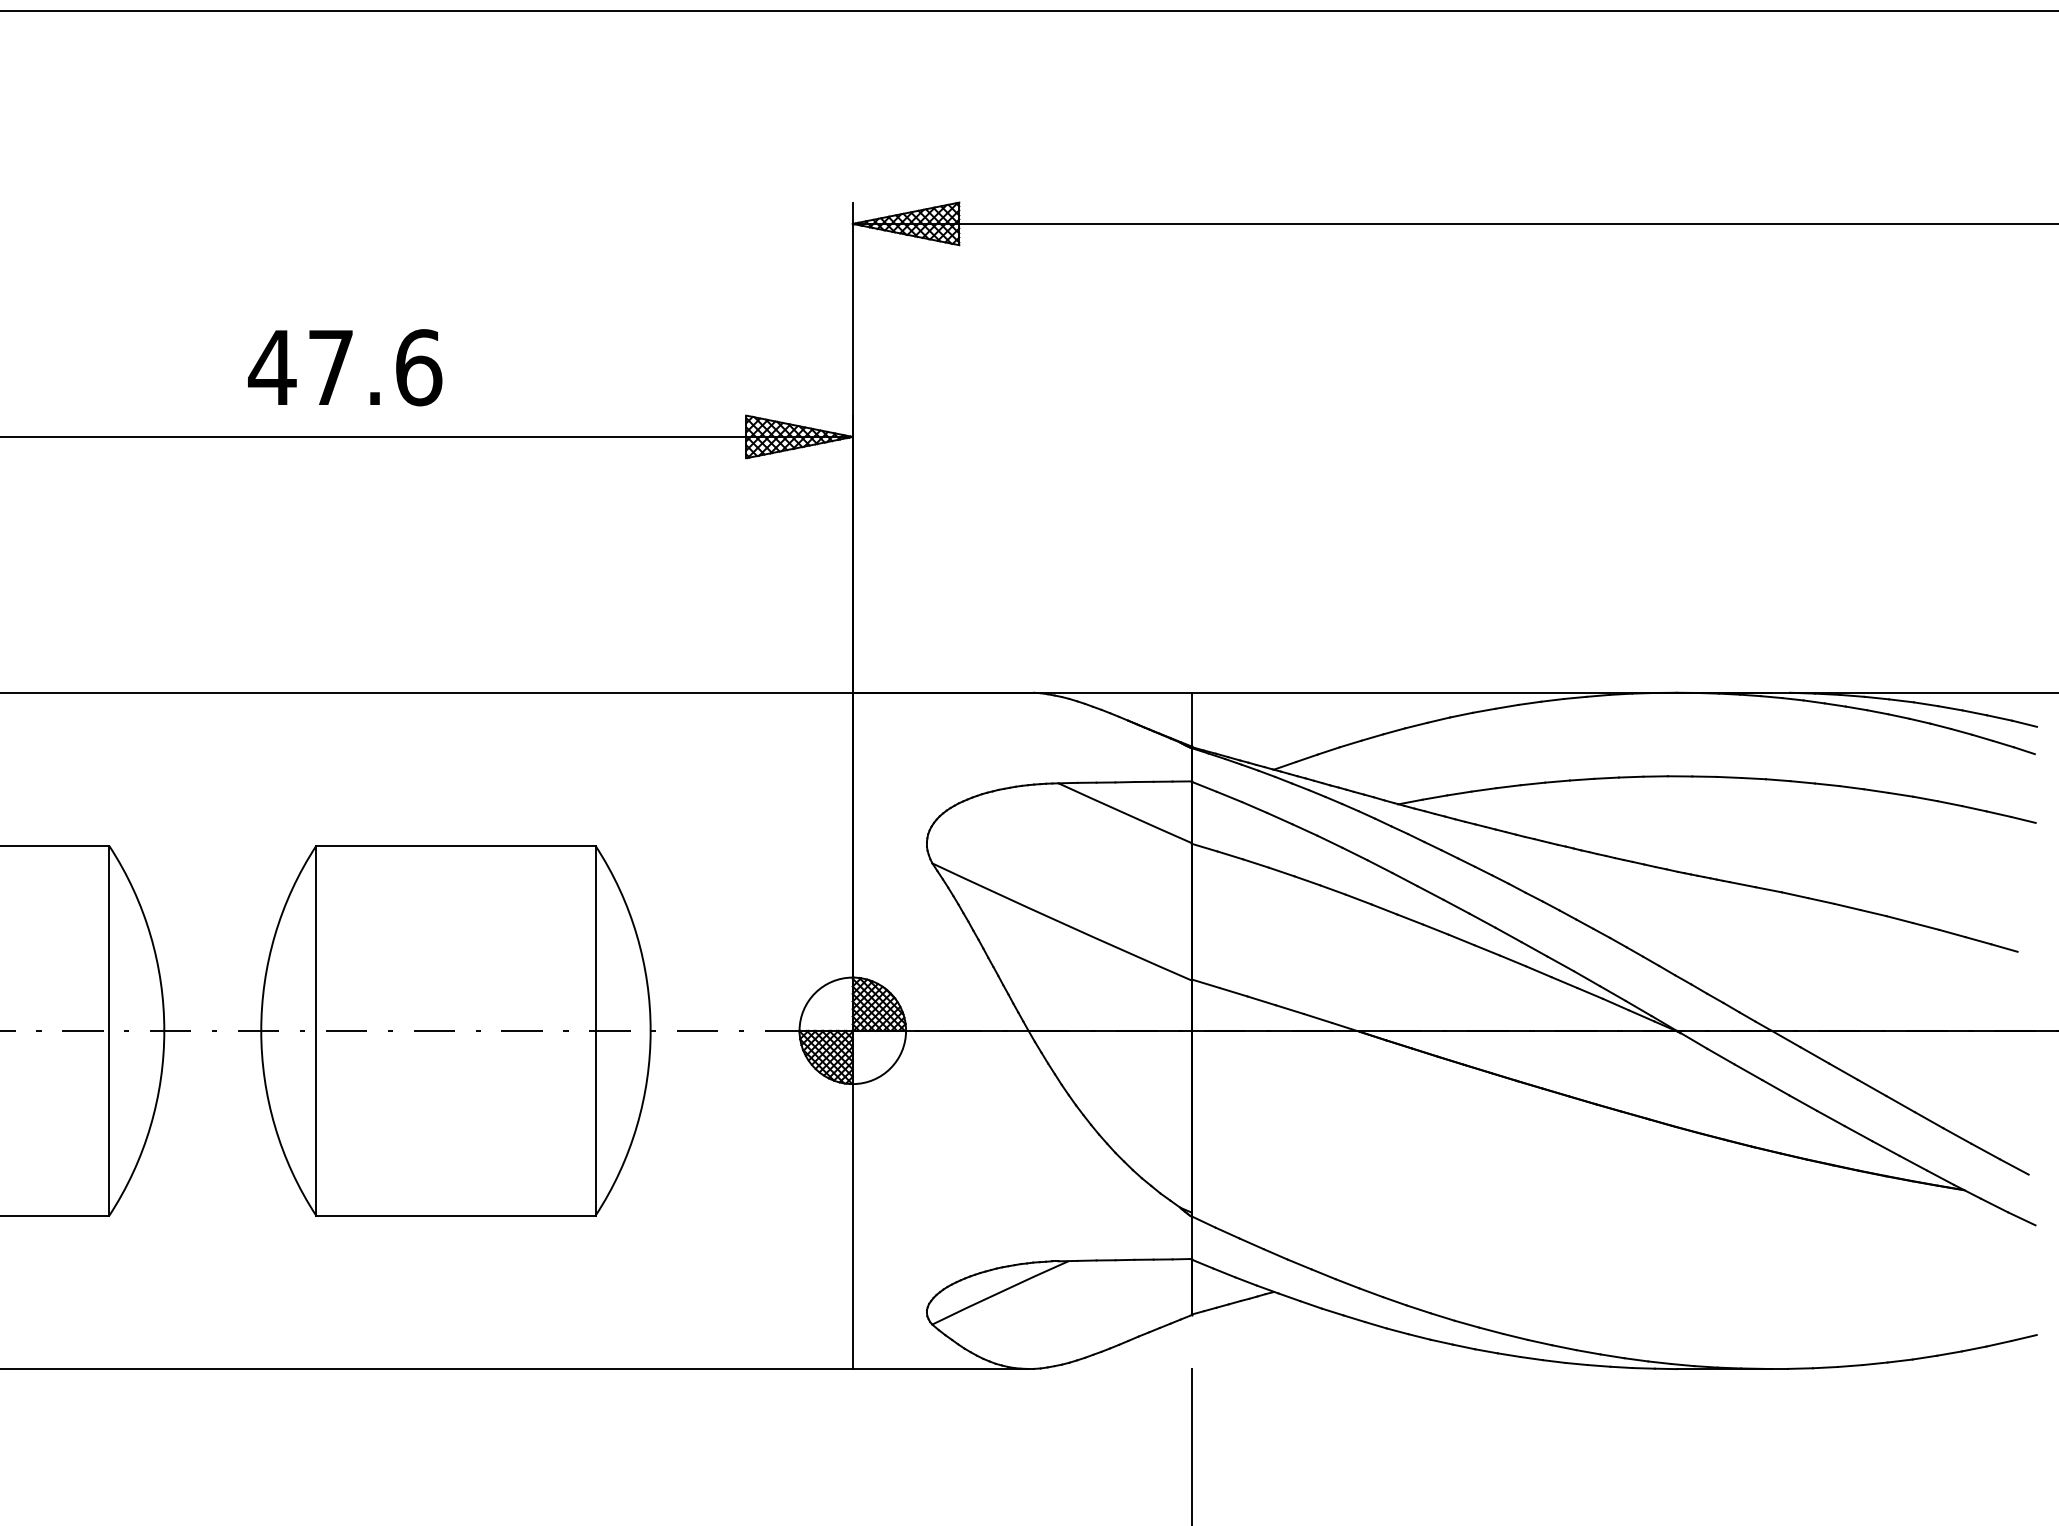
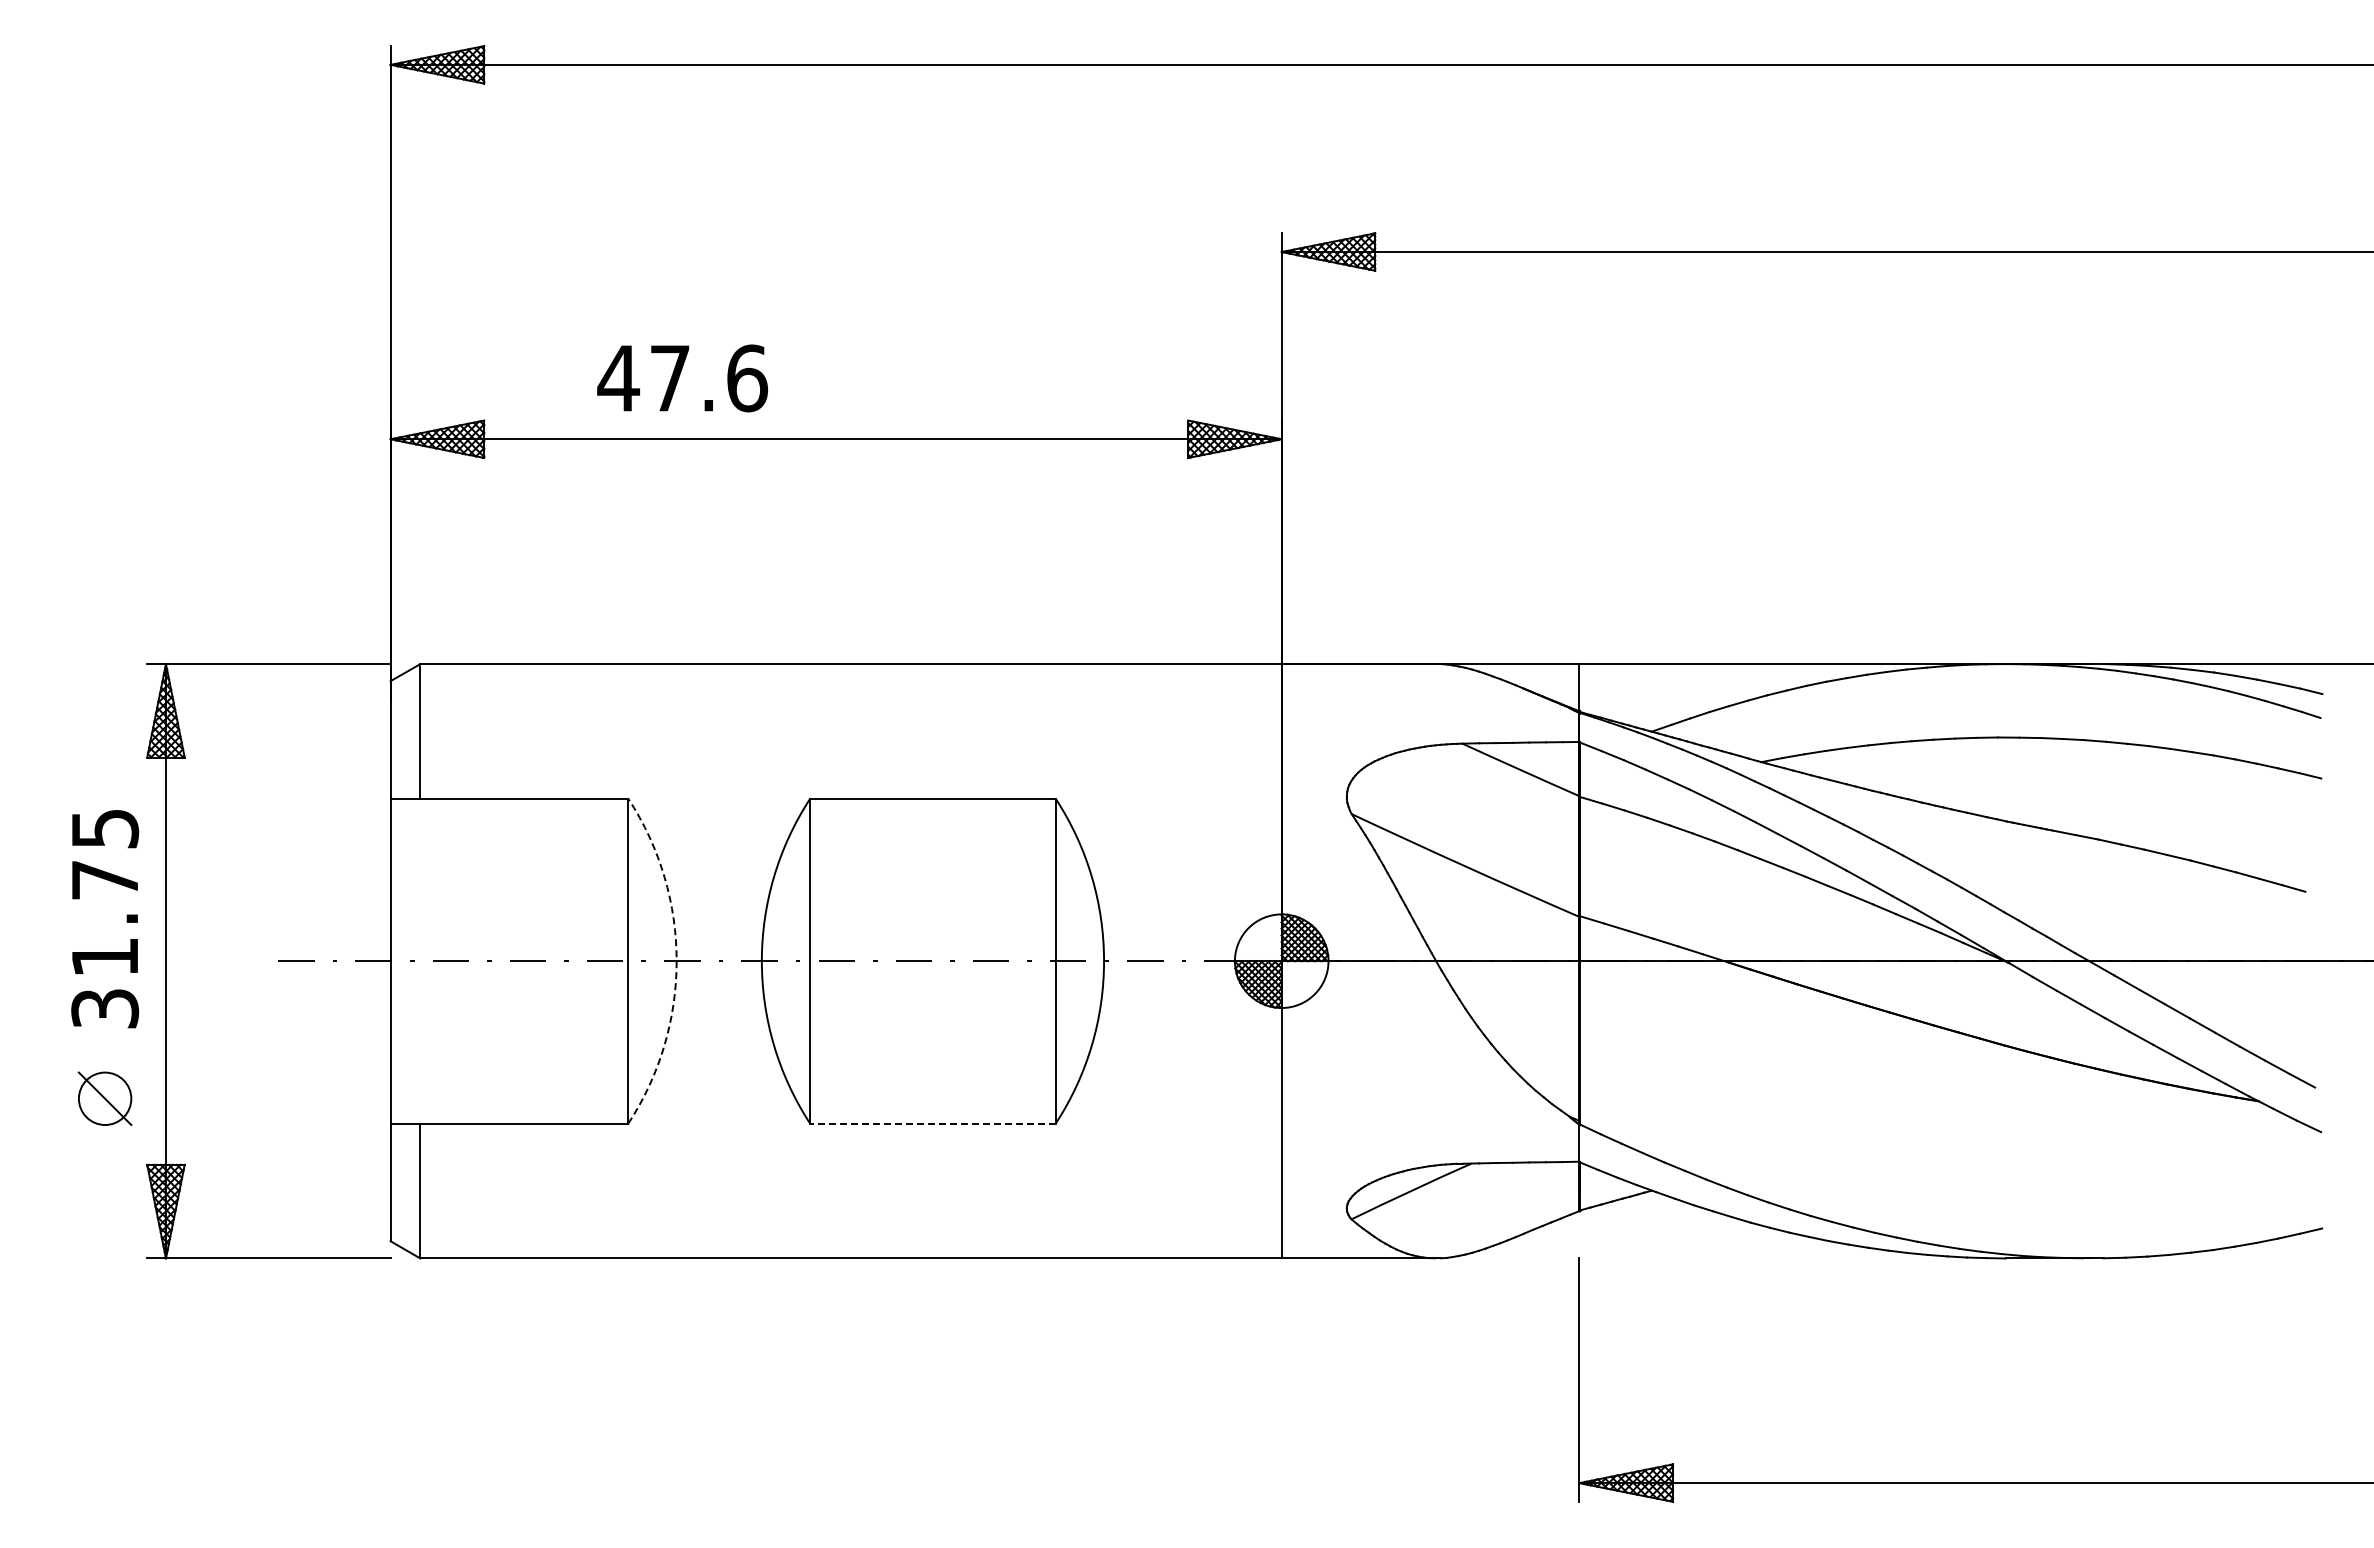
text: (345, 367) -> (682, 378), moved
arc: (164, 1031) -> (676, 961), solid -> dashed
line: (456, 1215) -> (933, 1123), solid -> dashed

